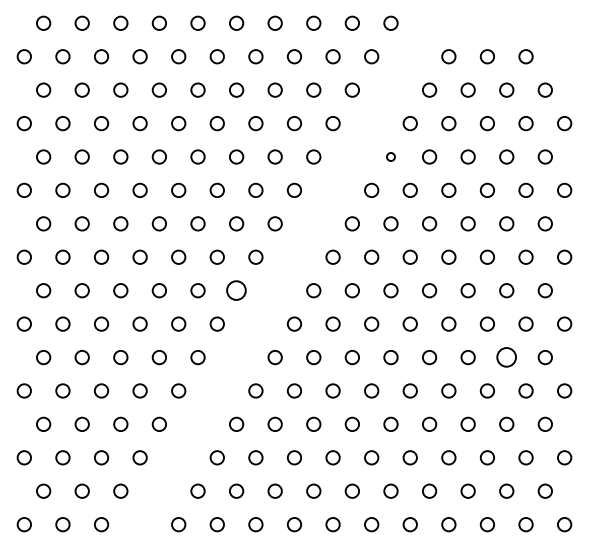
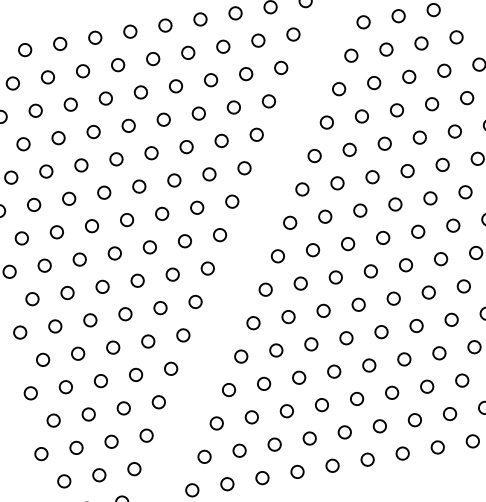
circle: (390, 156) -> (326, 122), size x1.67
circle: (236, 290) -> (207, 268), size x0.71
circle: (506, 357) -> (463, 286), size x0.71

